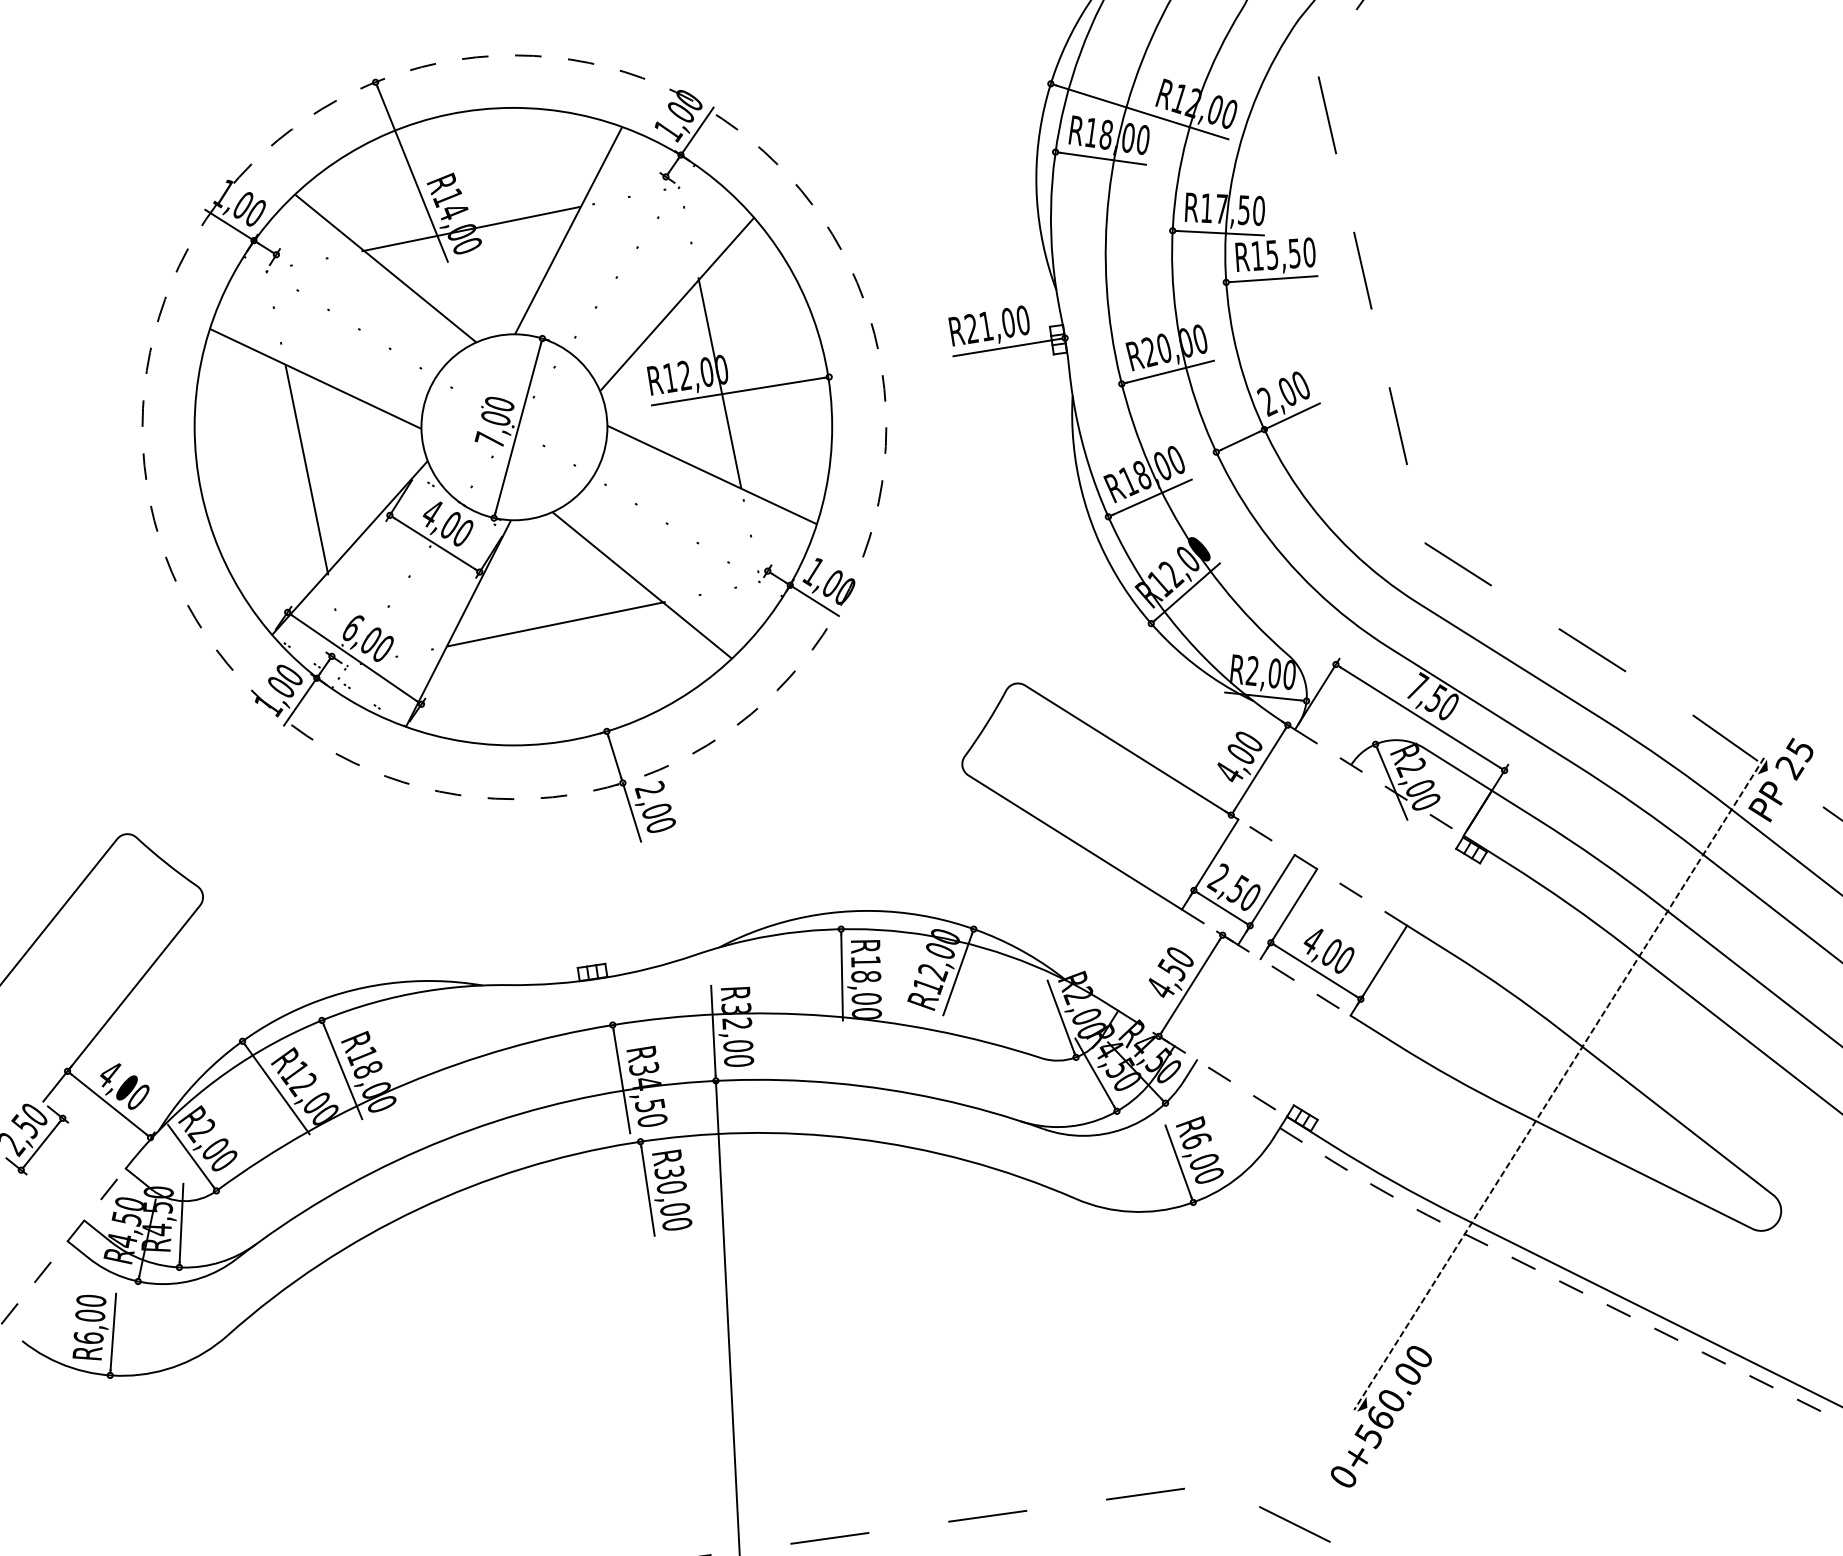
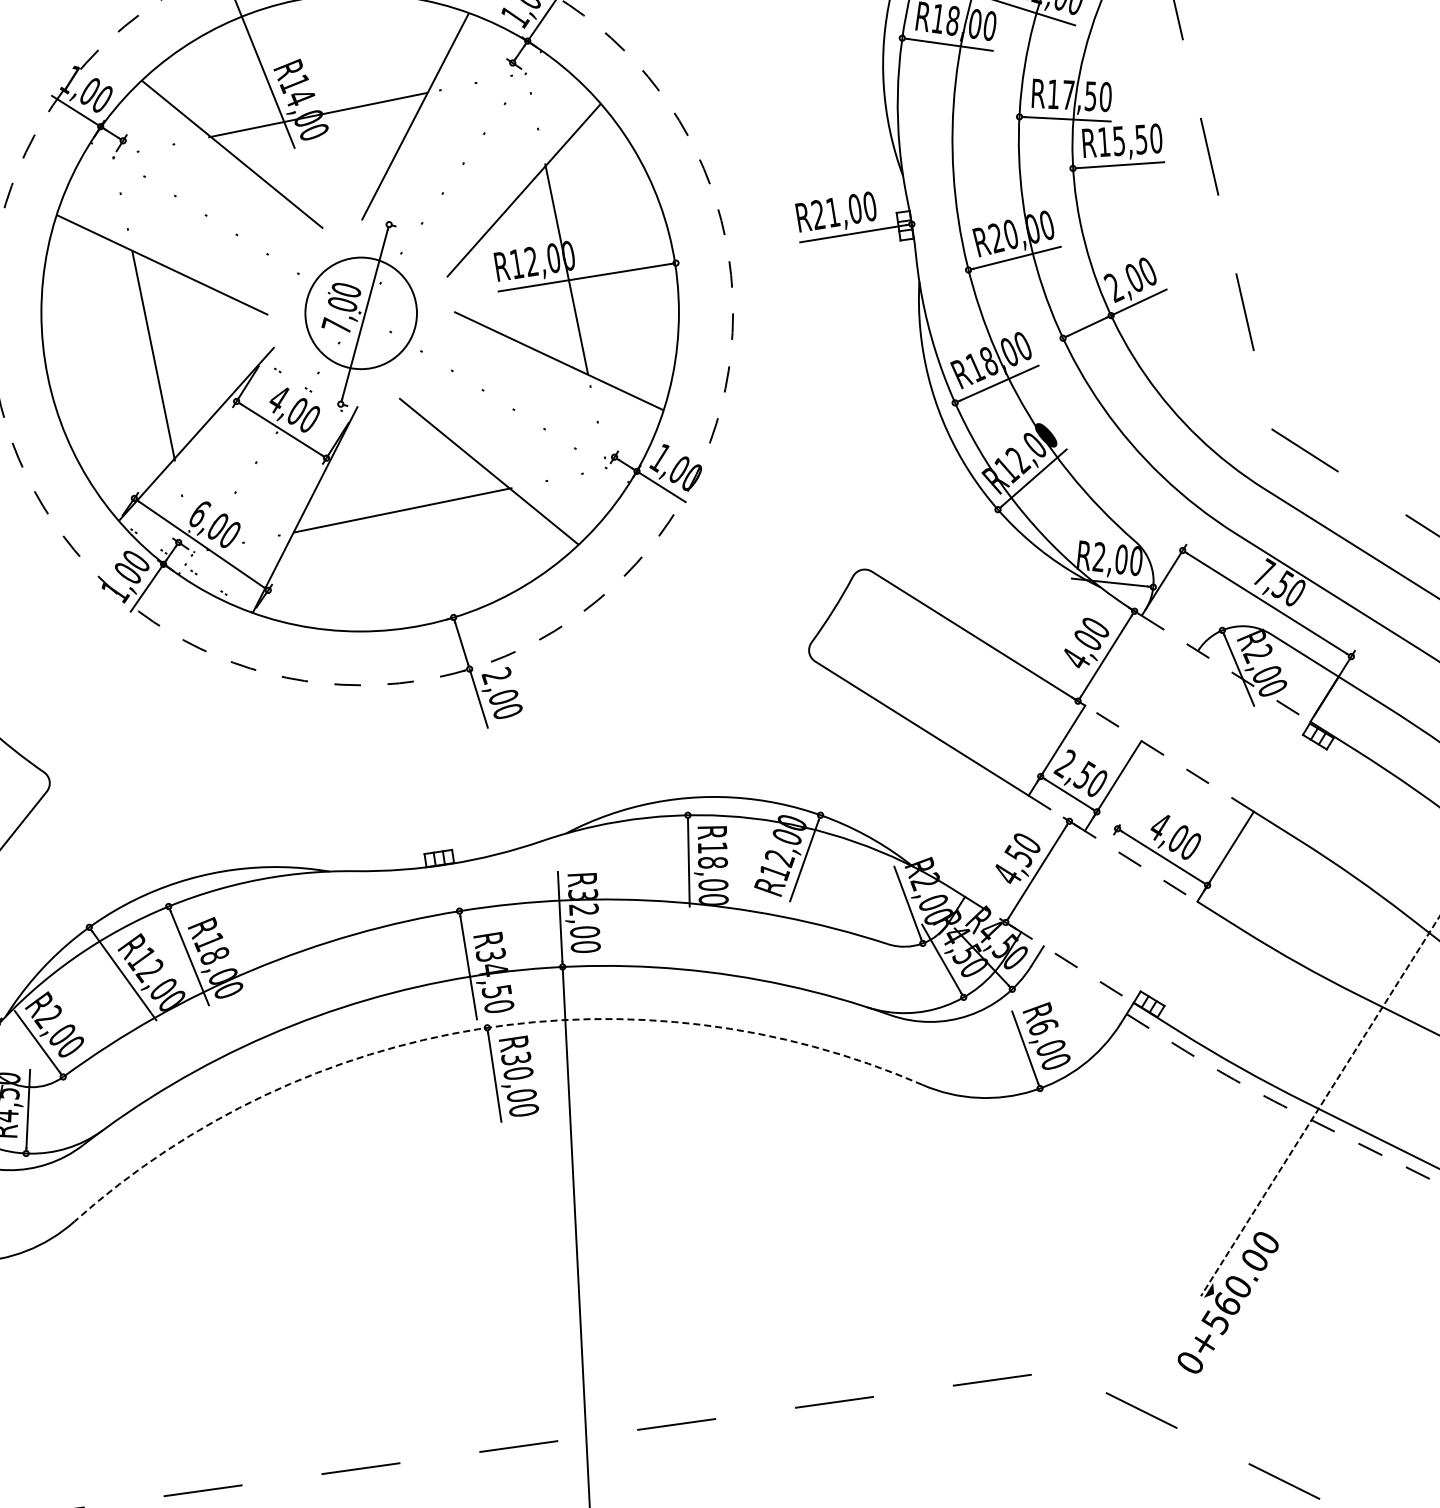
circle: (514, 427) -> (361, 313), size x0.6
line: (1288, 914) -> (1135, 800), removed
arc: (631, 1143) -> (478, 1029), solid -> dashed

